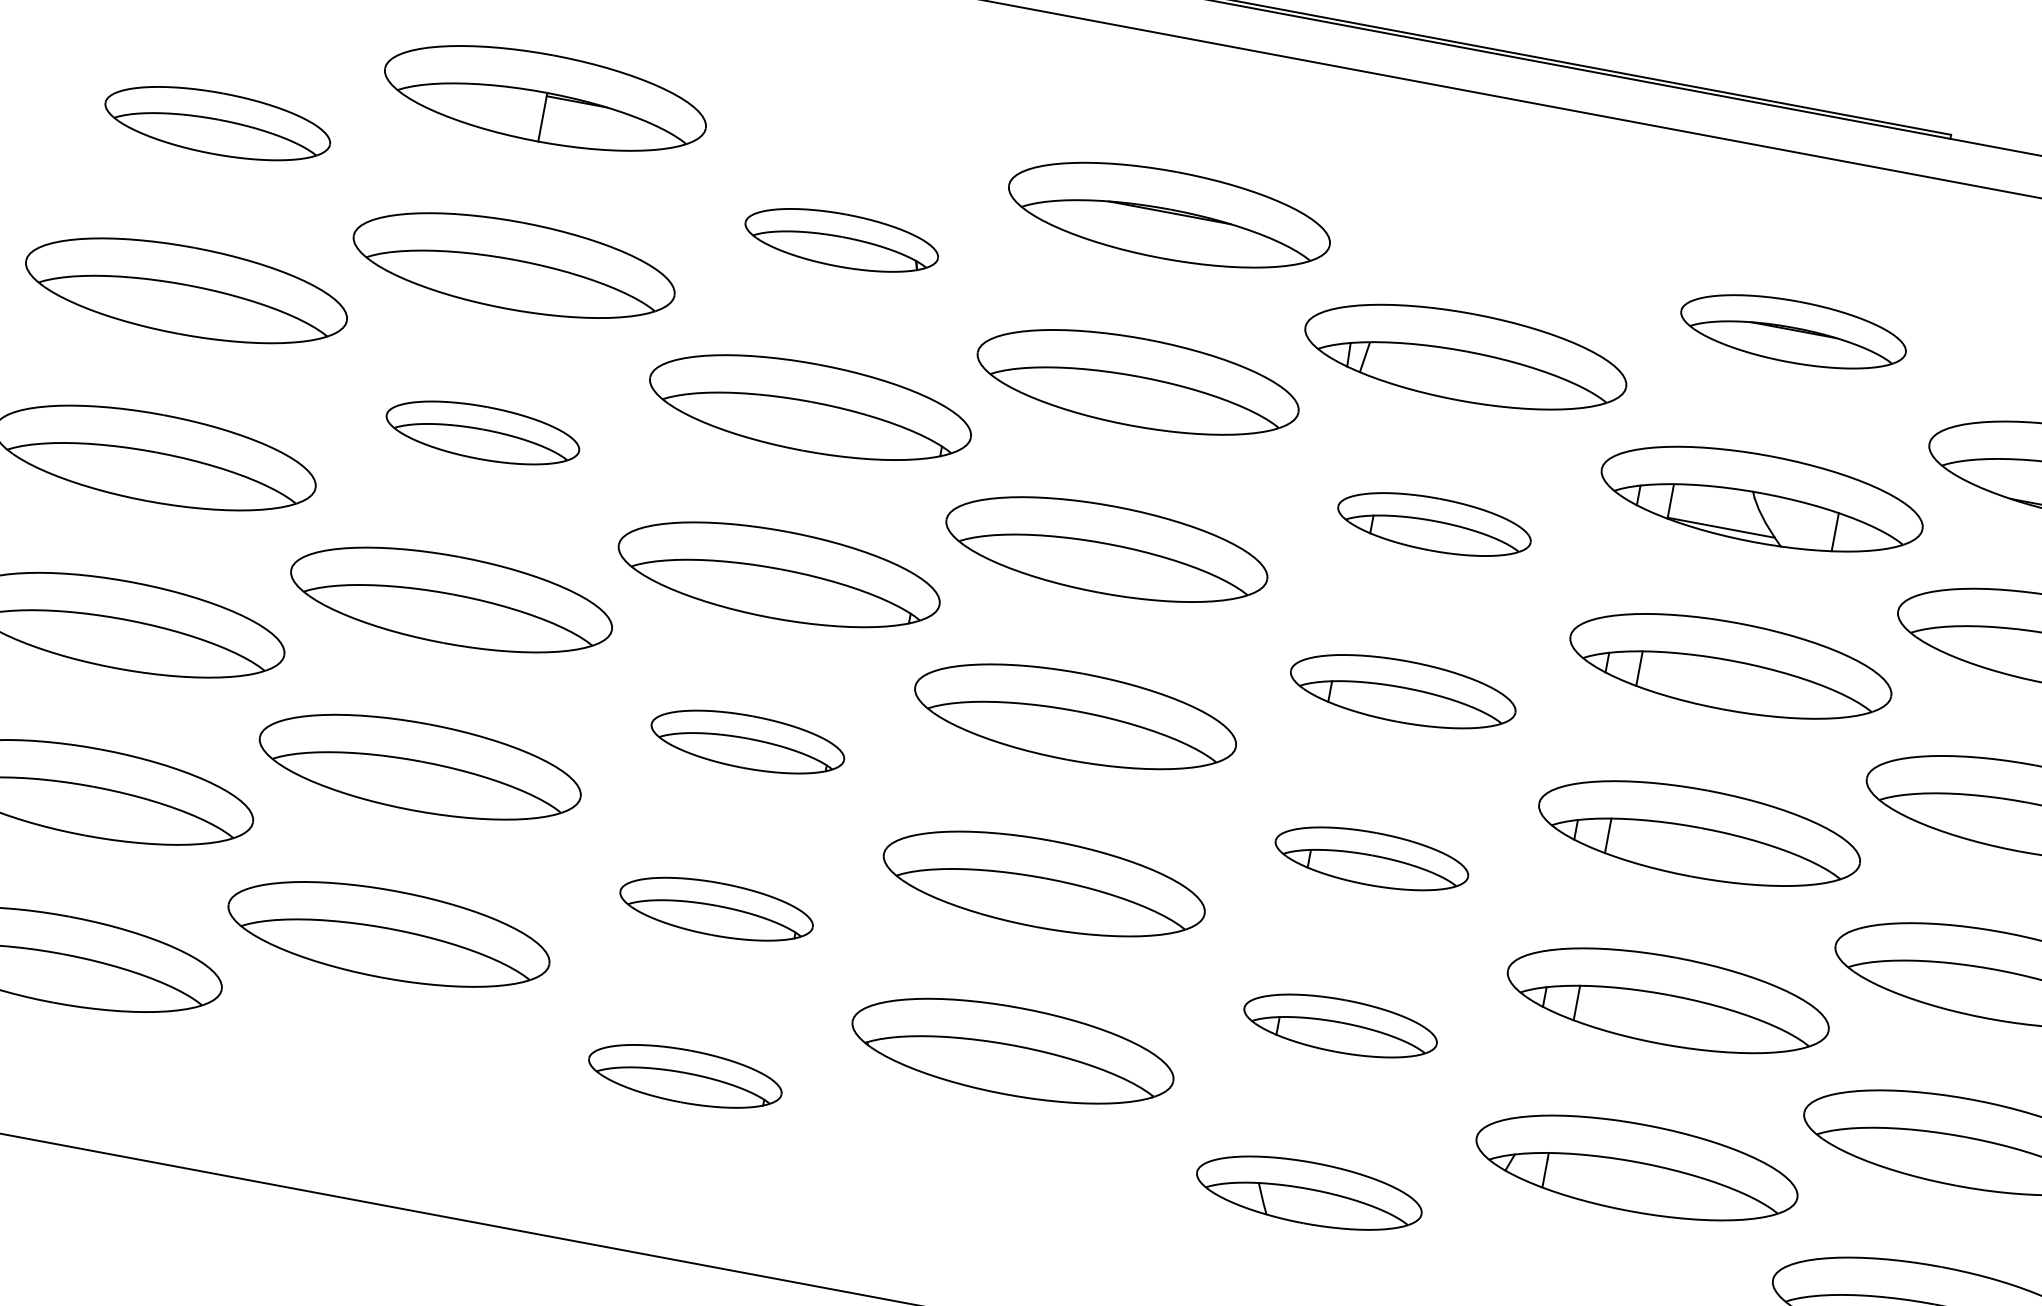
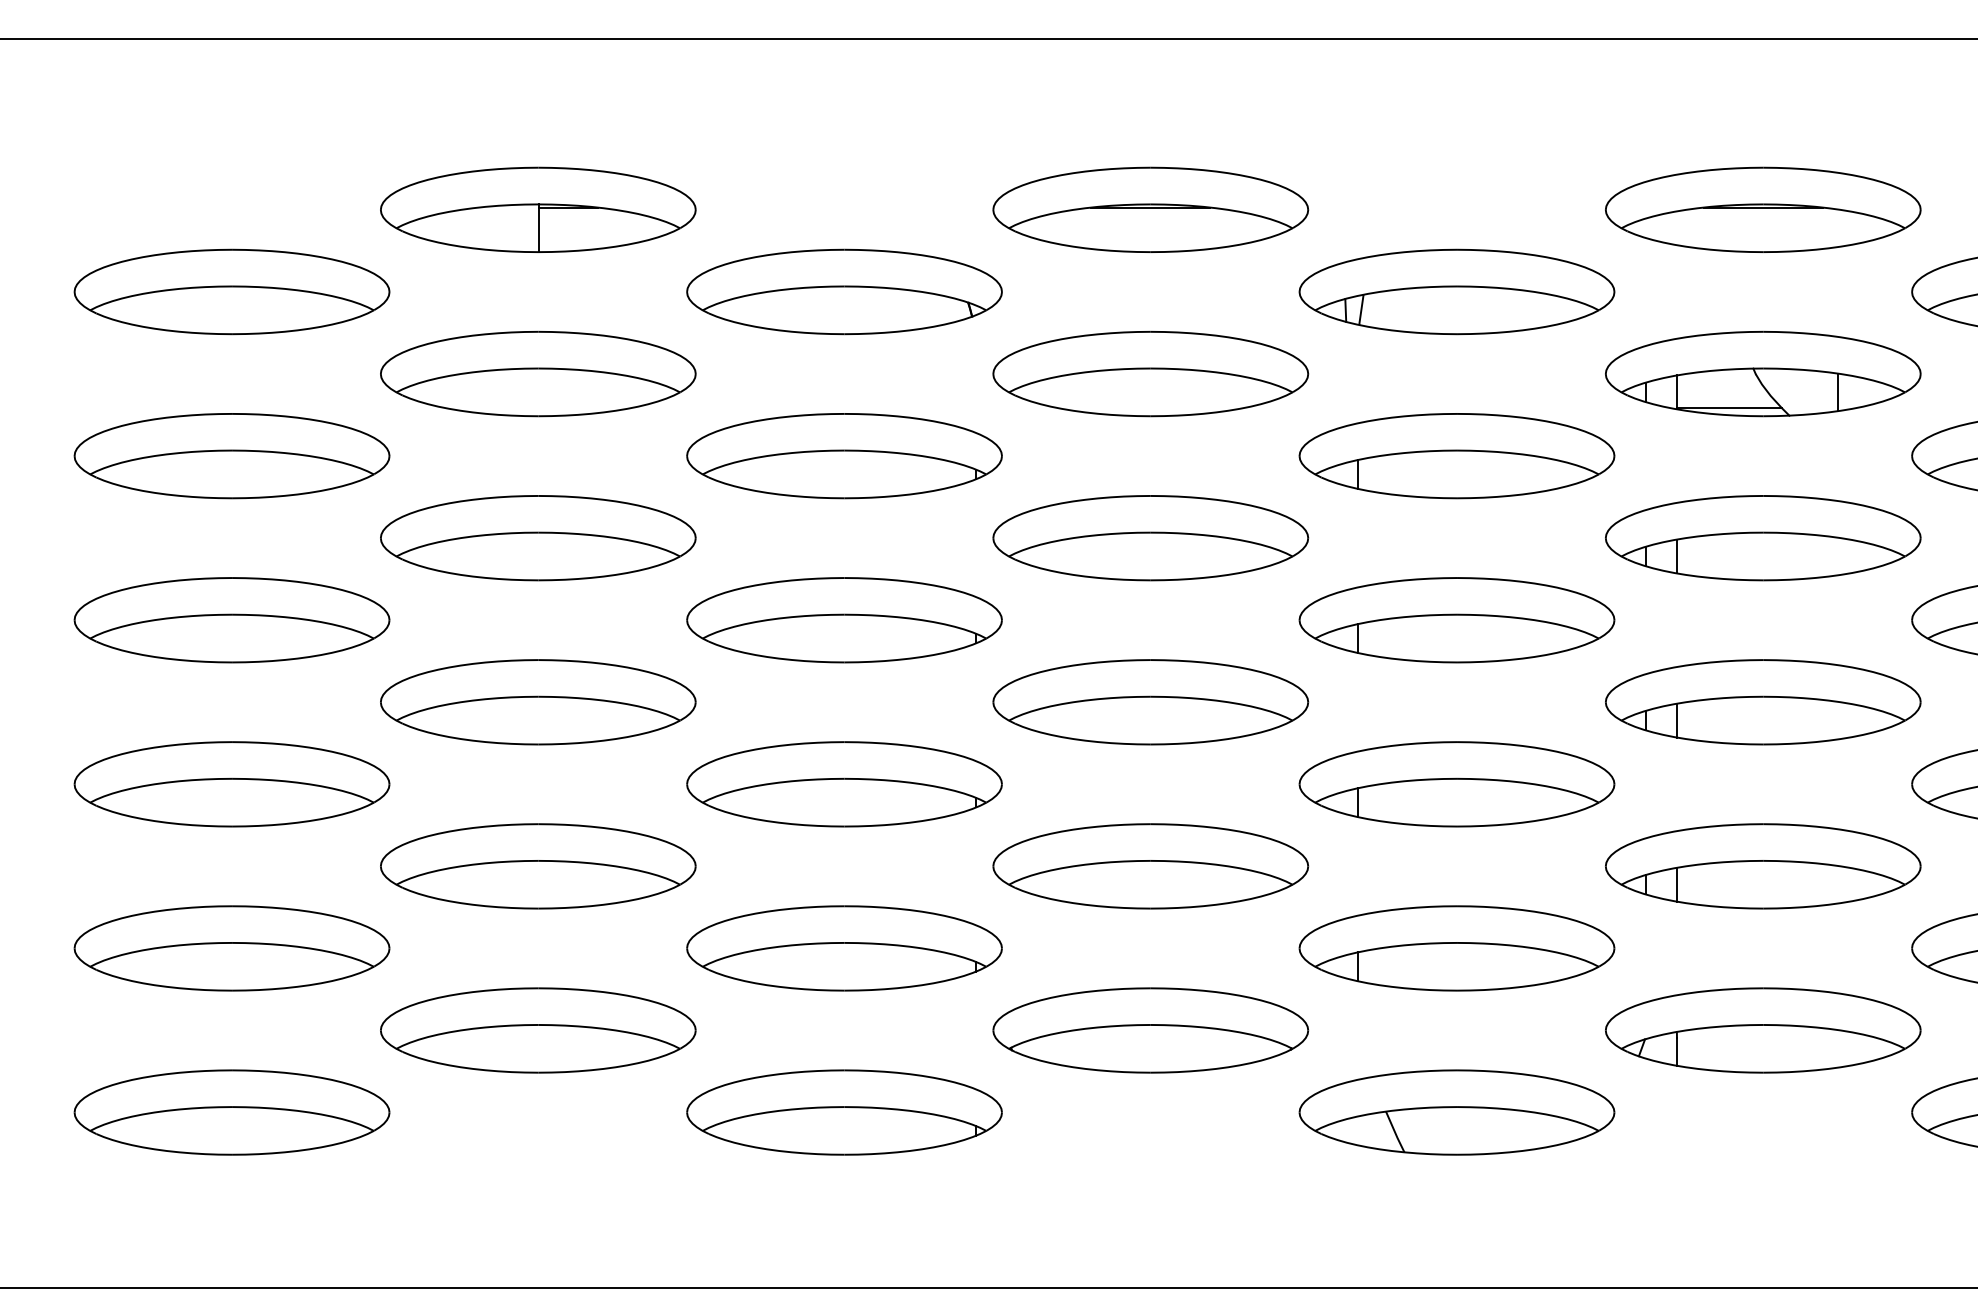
part: (217, 123) -> (231, 291), size x1.43
part: (841, 239) -> (844, 291), size x1.67
part: (1793, 331) -> (1763, 209), size x1.43
part: (483, 433) -> (538, 538), size x1.67
part: (1433, 524) -> (1456, 456), size x1.67
part: (1402, 691) -> (1456, 620), size x1.43
part: (747, 742) -> (844, 784), size x1.67
part: (1371, 858) -> (1456, 784), size x1.67
part: (716, 909) -> (844, 948), size x1.67
part: (1340, 1025) -> (1456, 948), size x1.67
part: (685, 1076) -> (844, 1112), size x1.67
part: (1308, 1193) -> (1456, 1112), size x1.43

